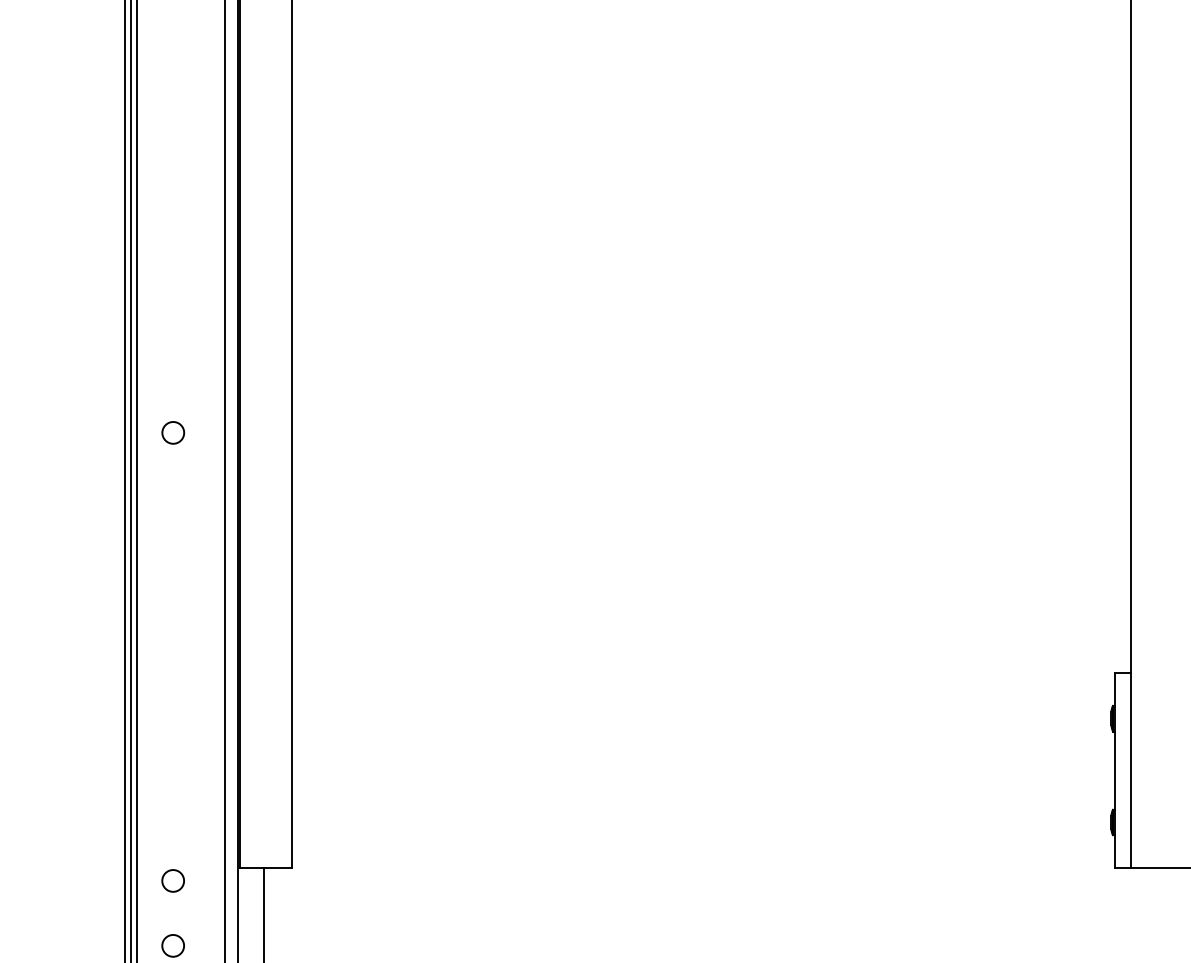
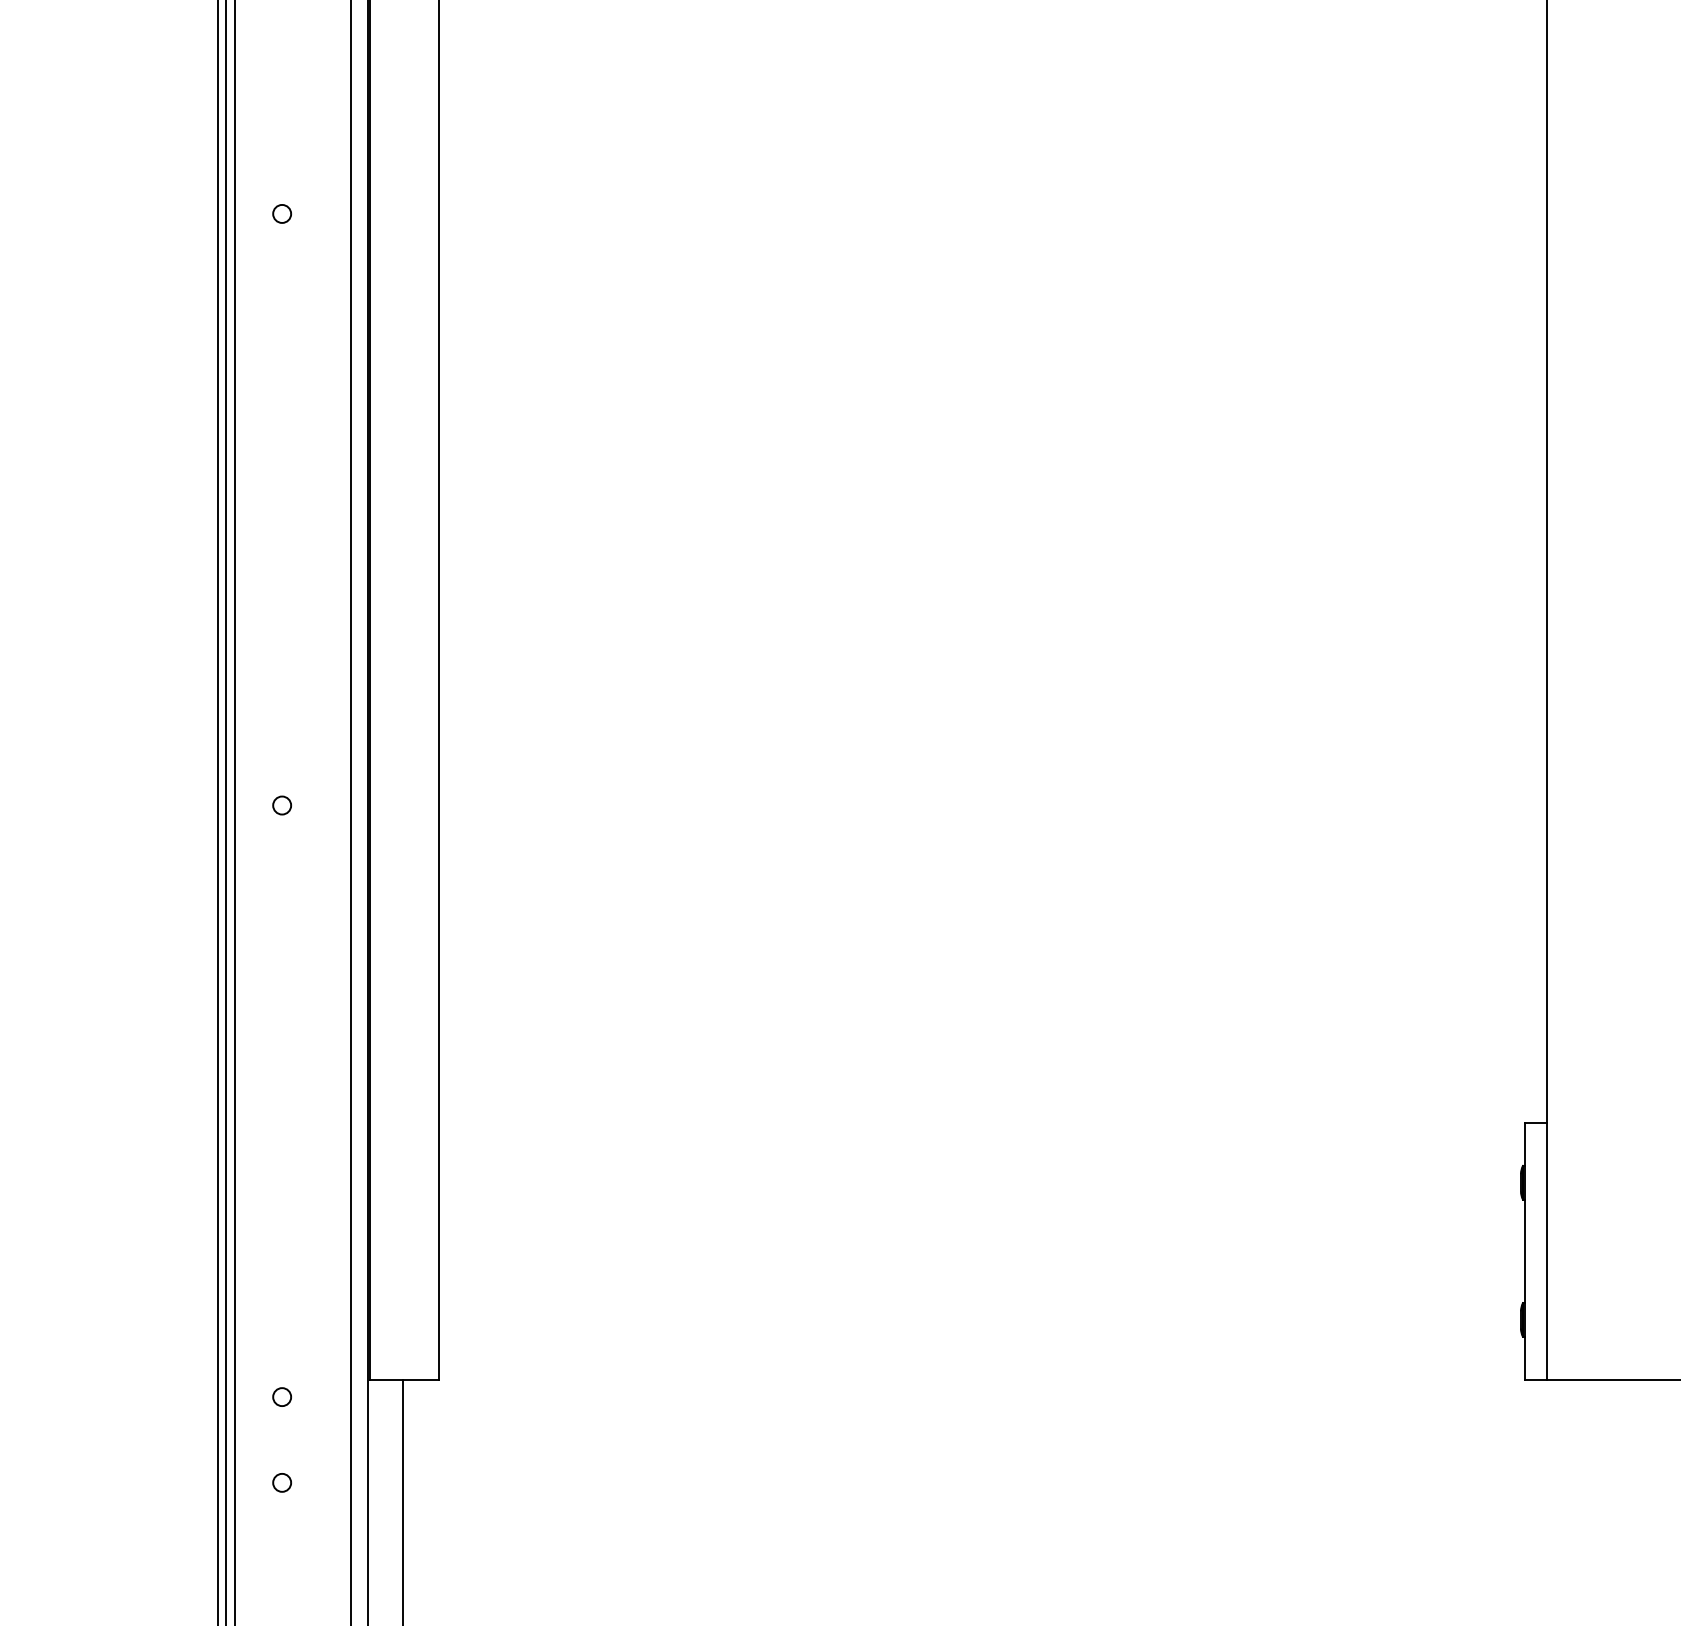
circle: (172, 432) -> (281, 805), size x0.62
circle: (173, 881) -> (282, 1397), size x0.62
circle: (173, 945) -> (282, 1482), size x0.62

